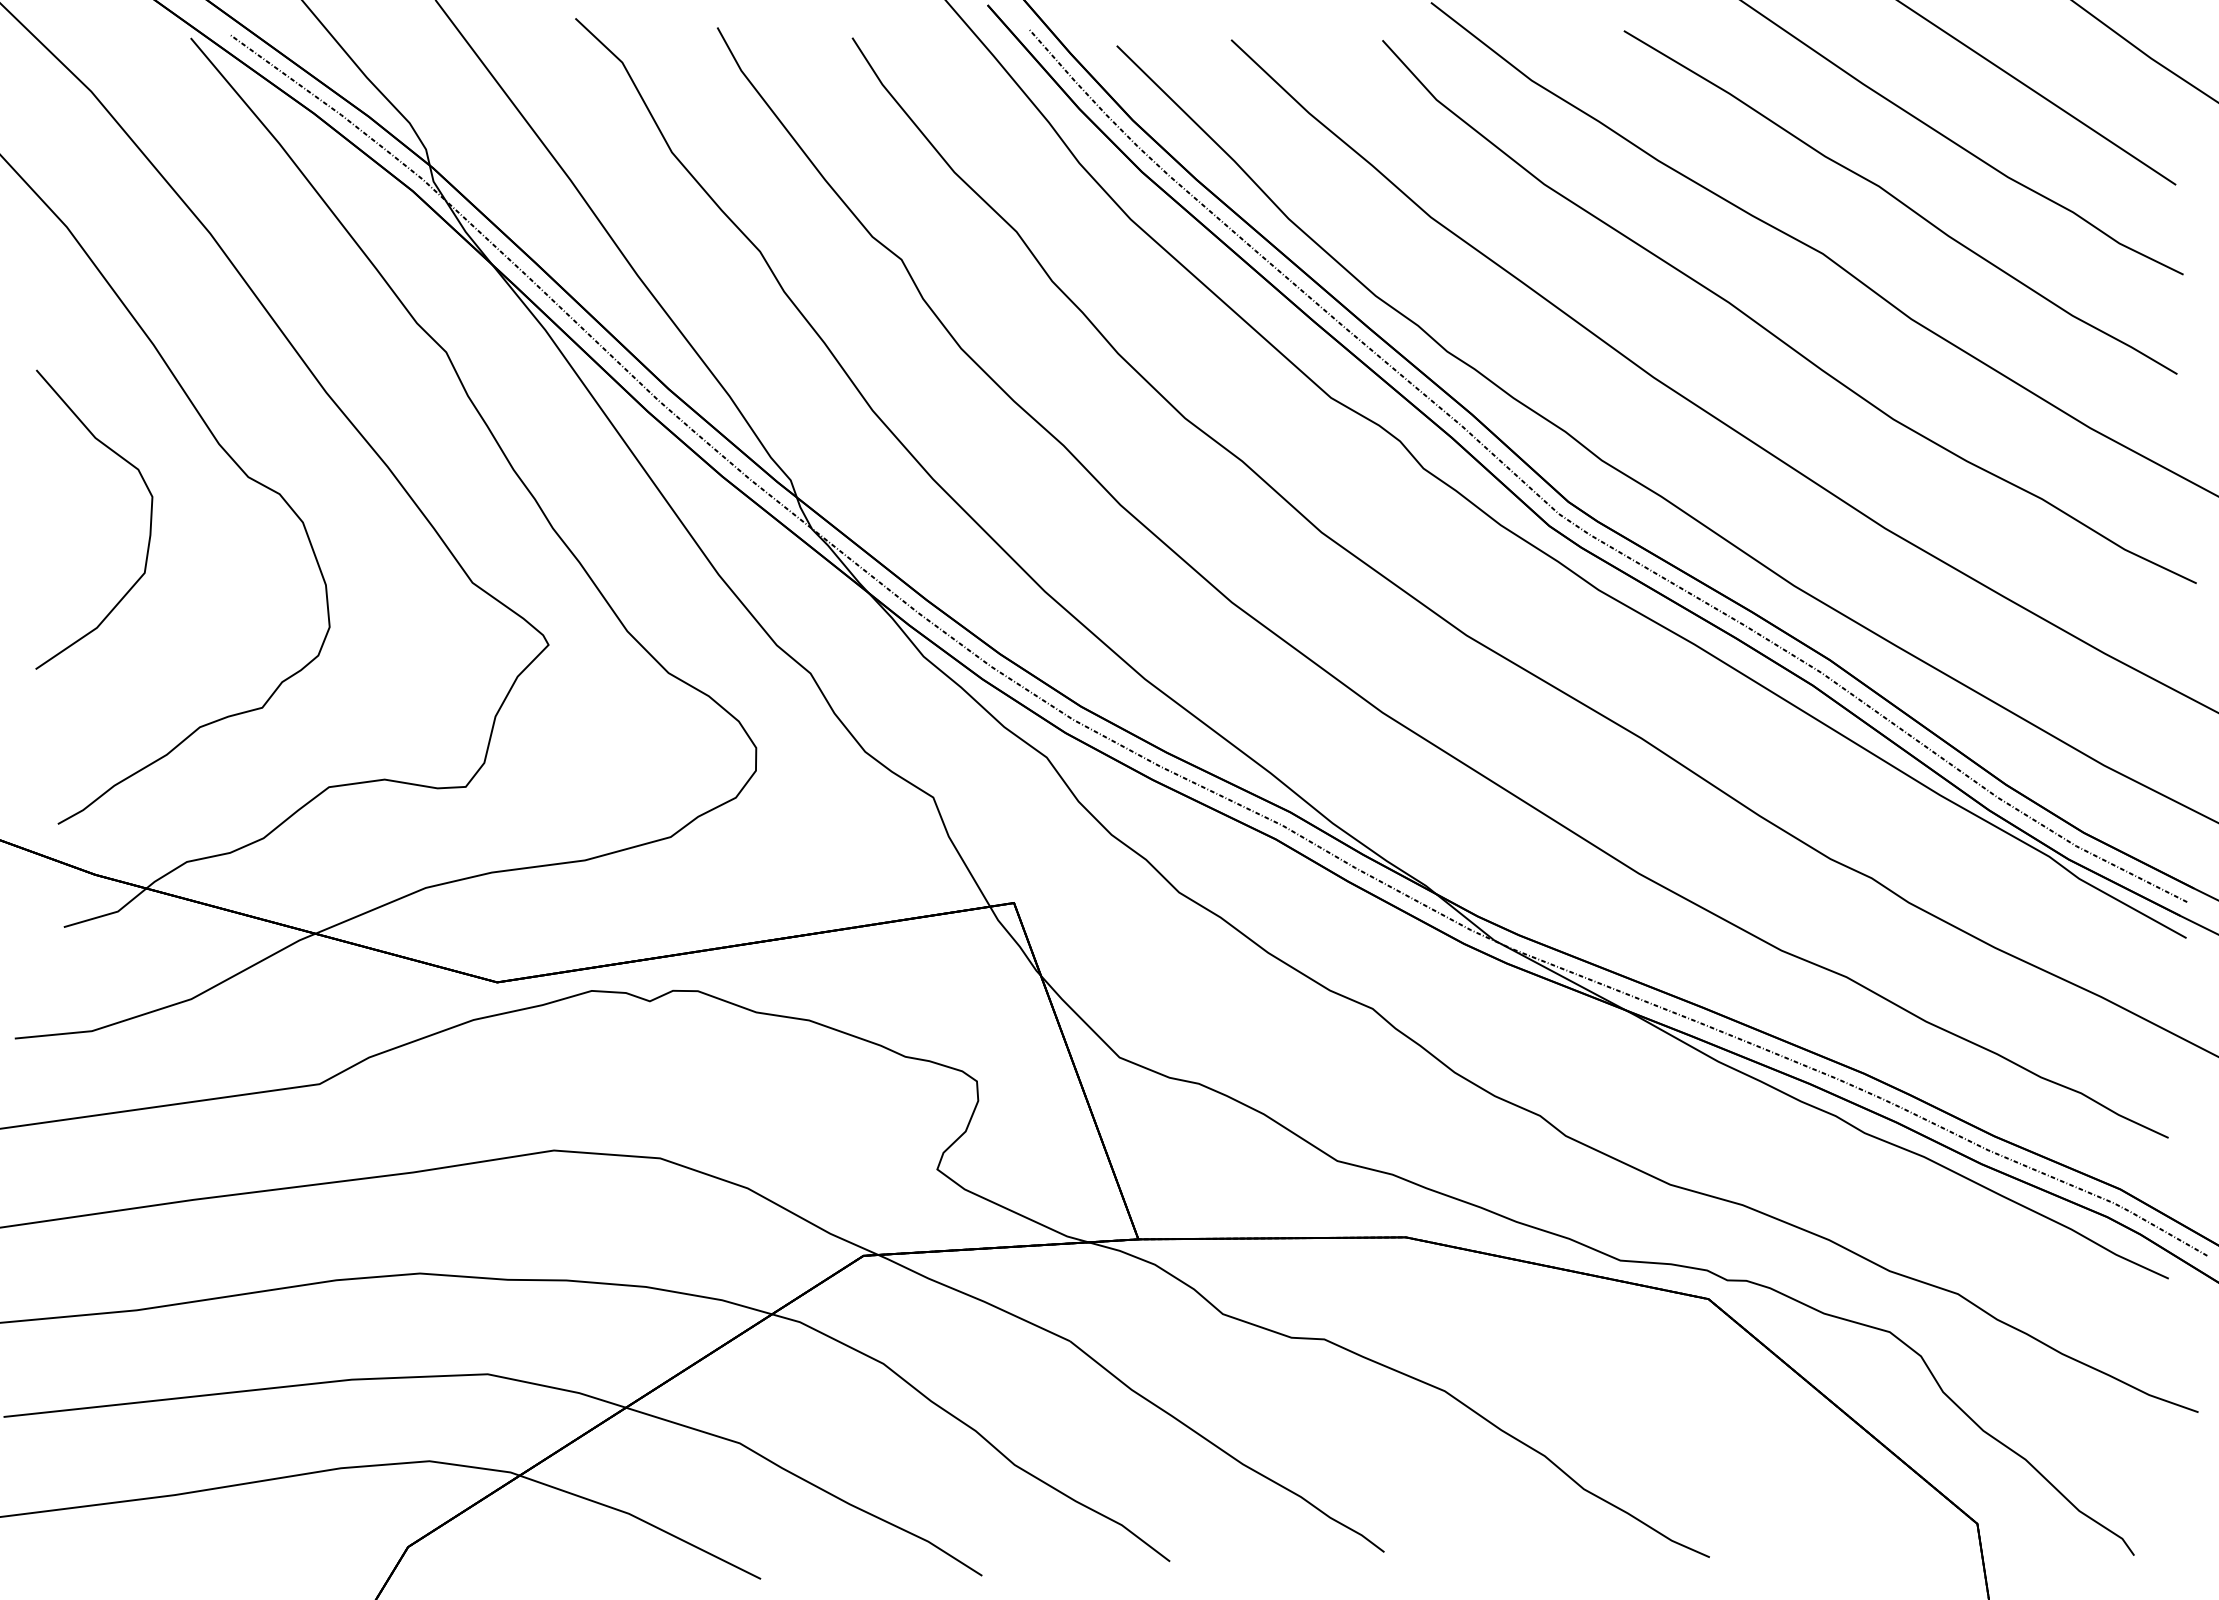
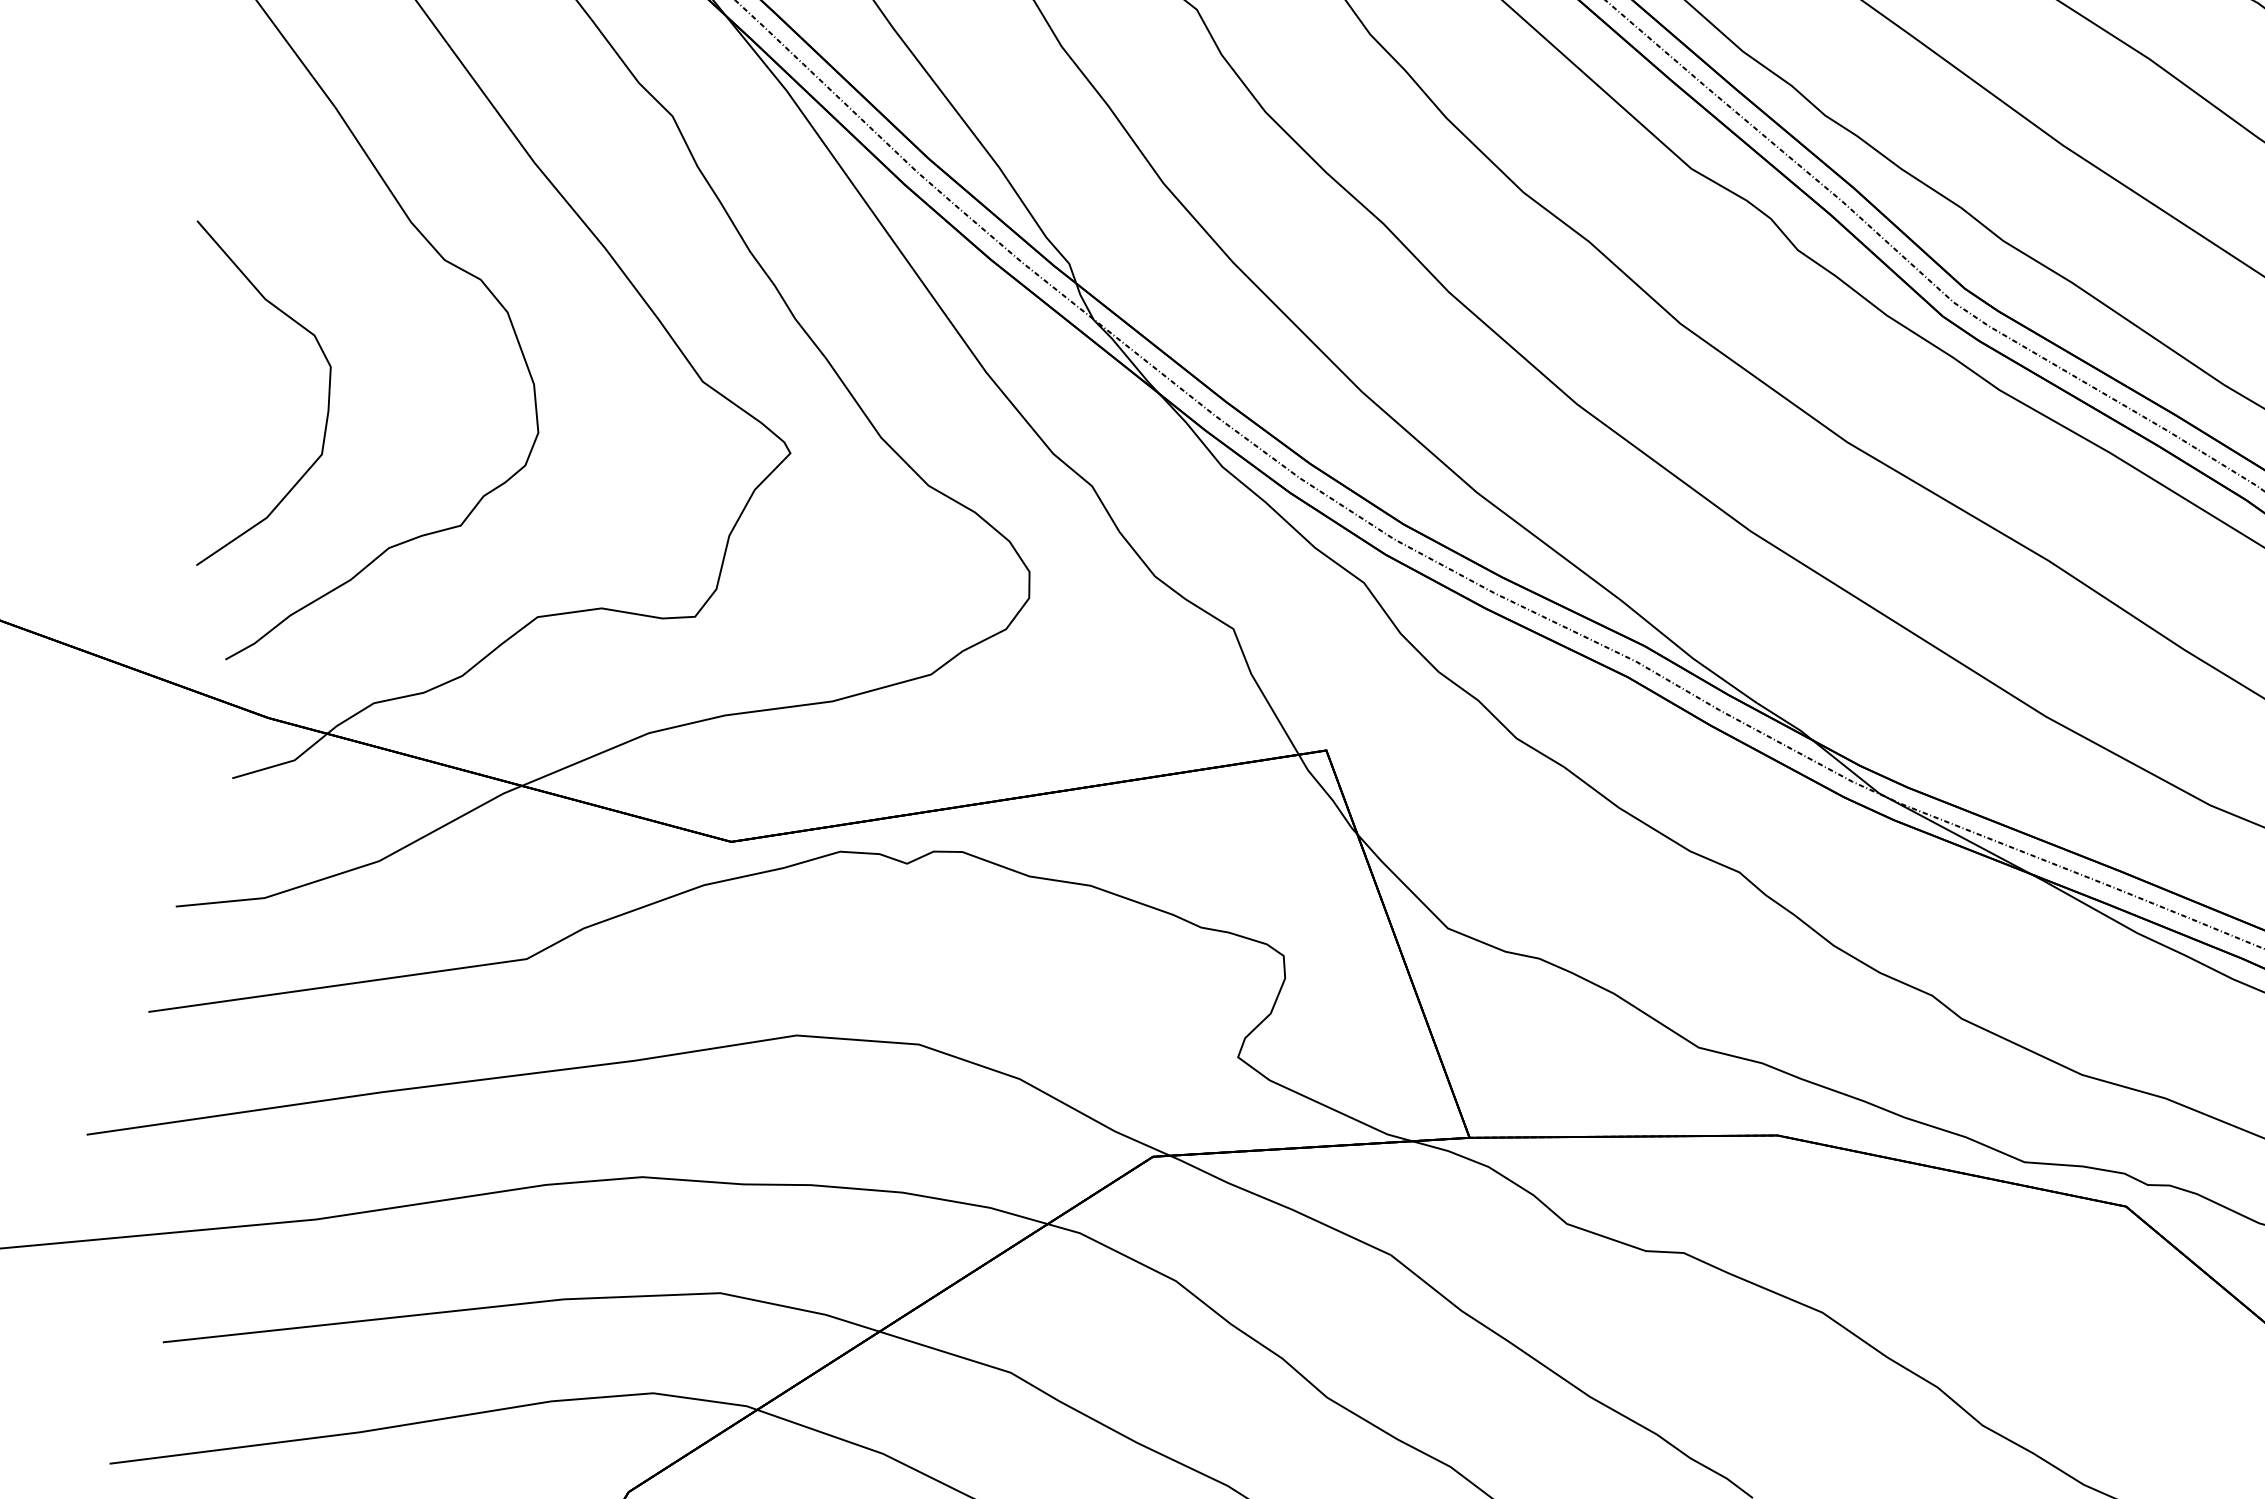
curve: (149, 527) -> (327, 402), moved

